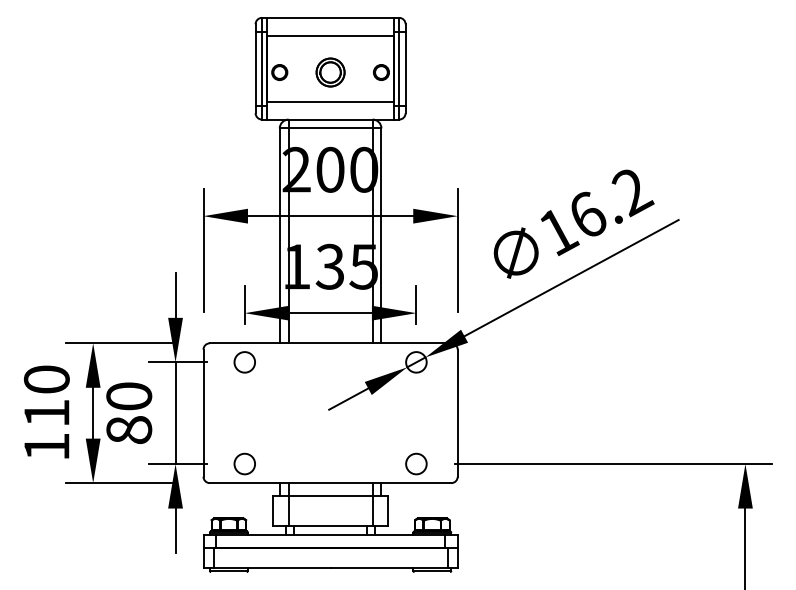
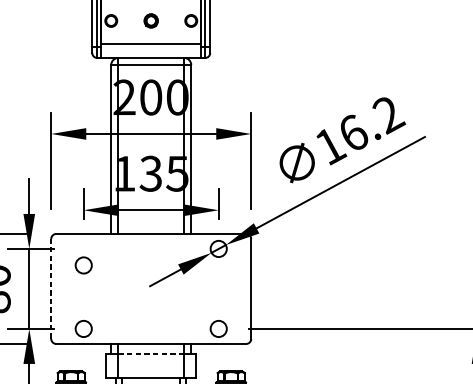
part: (330, 72) -> (151, 20), size x0.6
circle: (244, 362) -> (83, 265), moved
line: (203, 413) -> (51, 289), solid -> dashed
line: (330, 495) -> (151, 353), solid -> dashed

